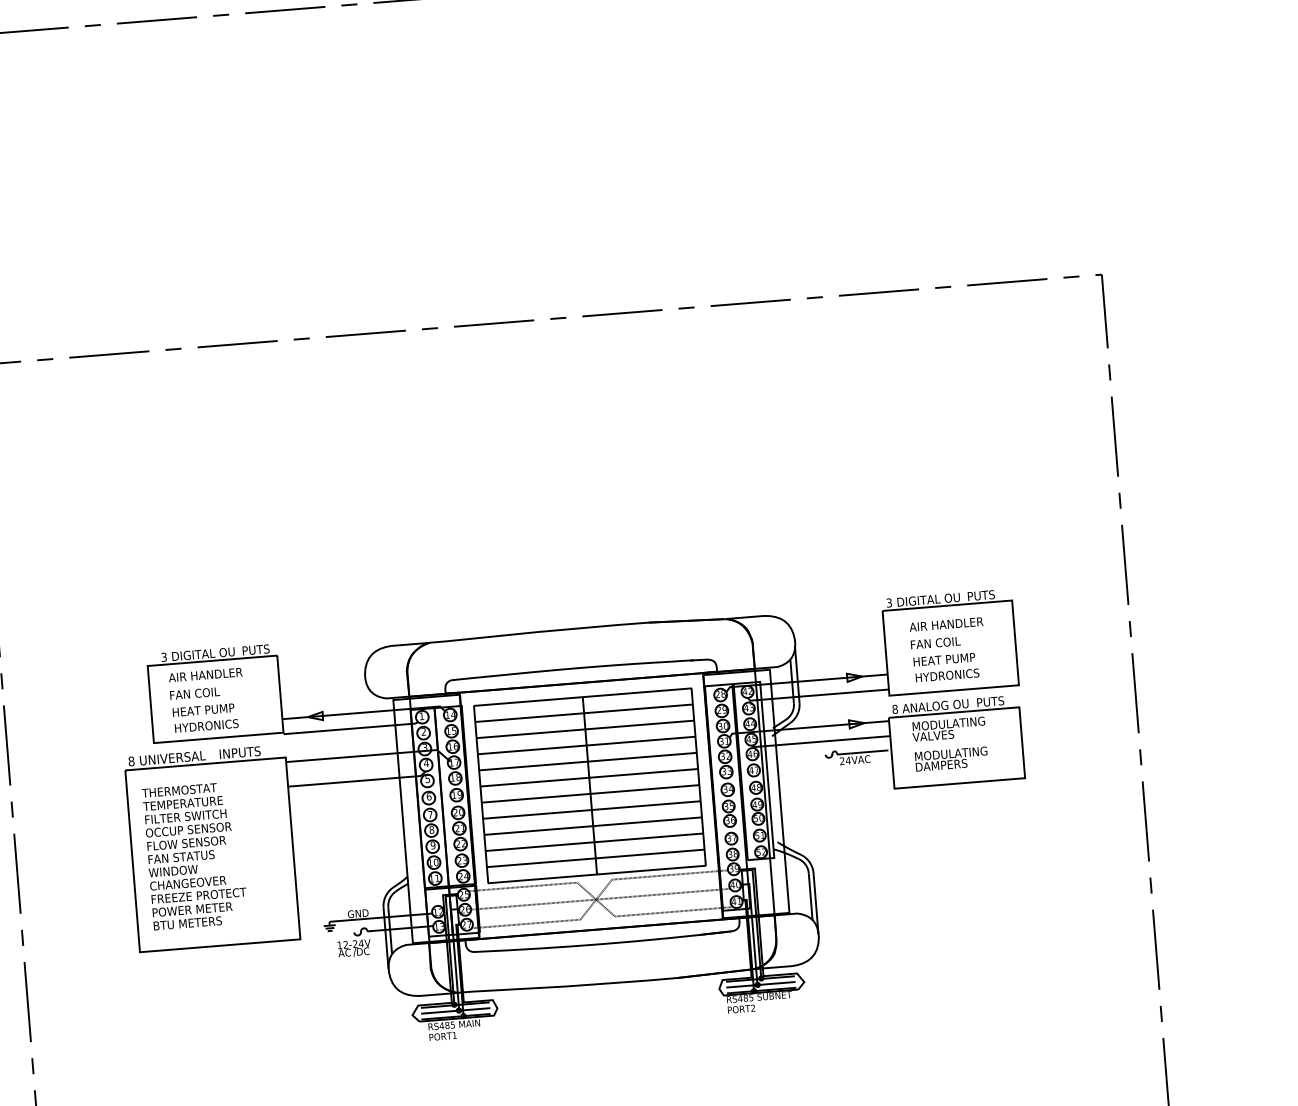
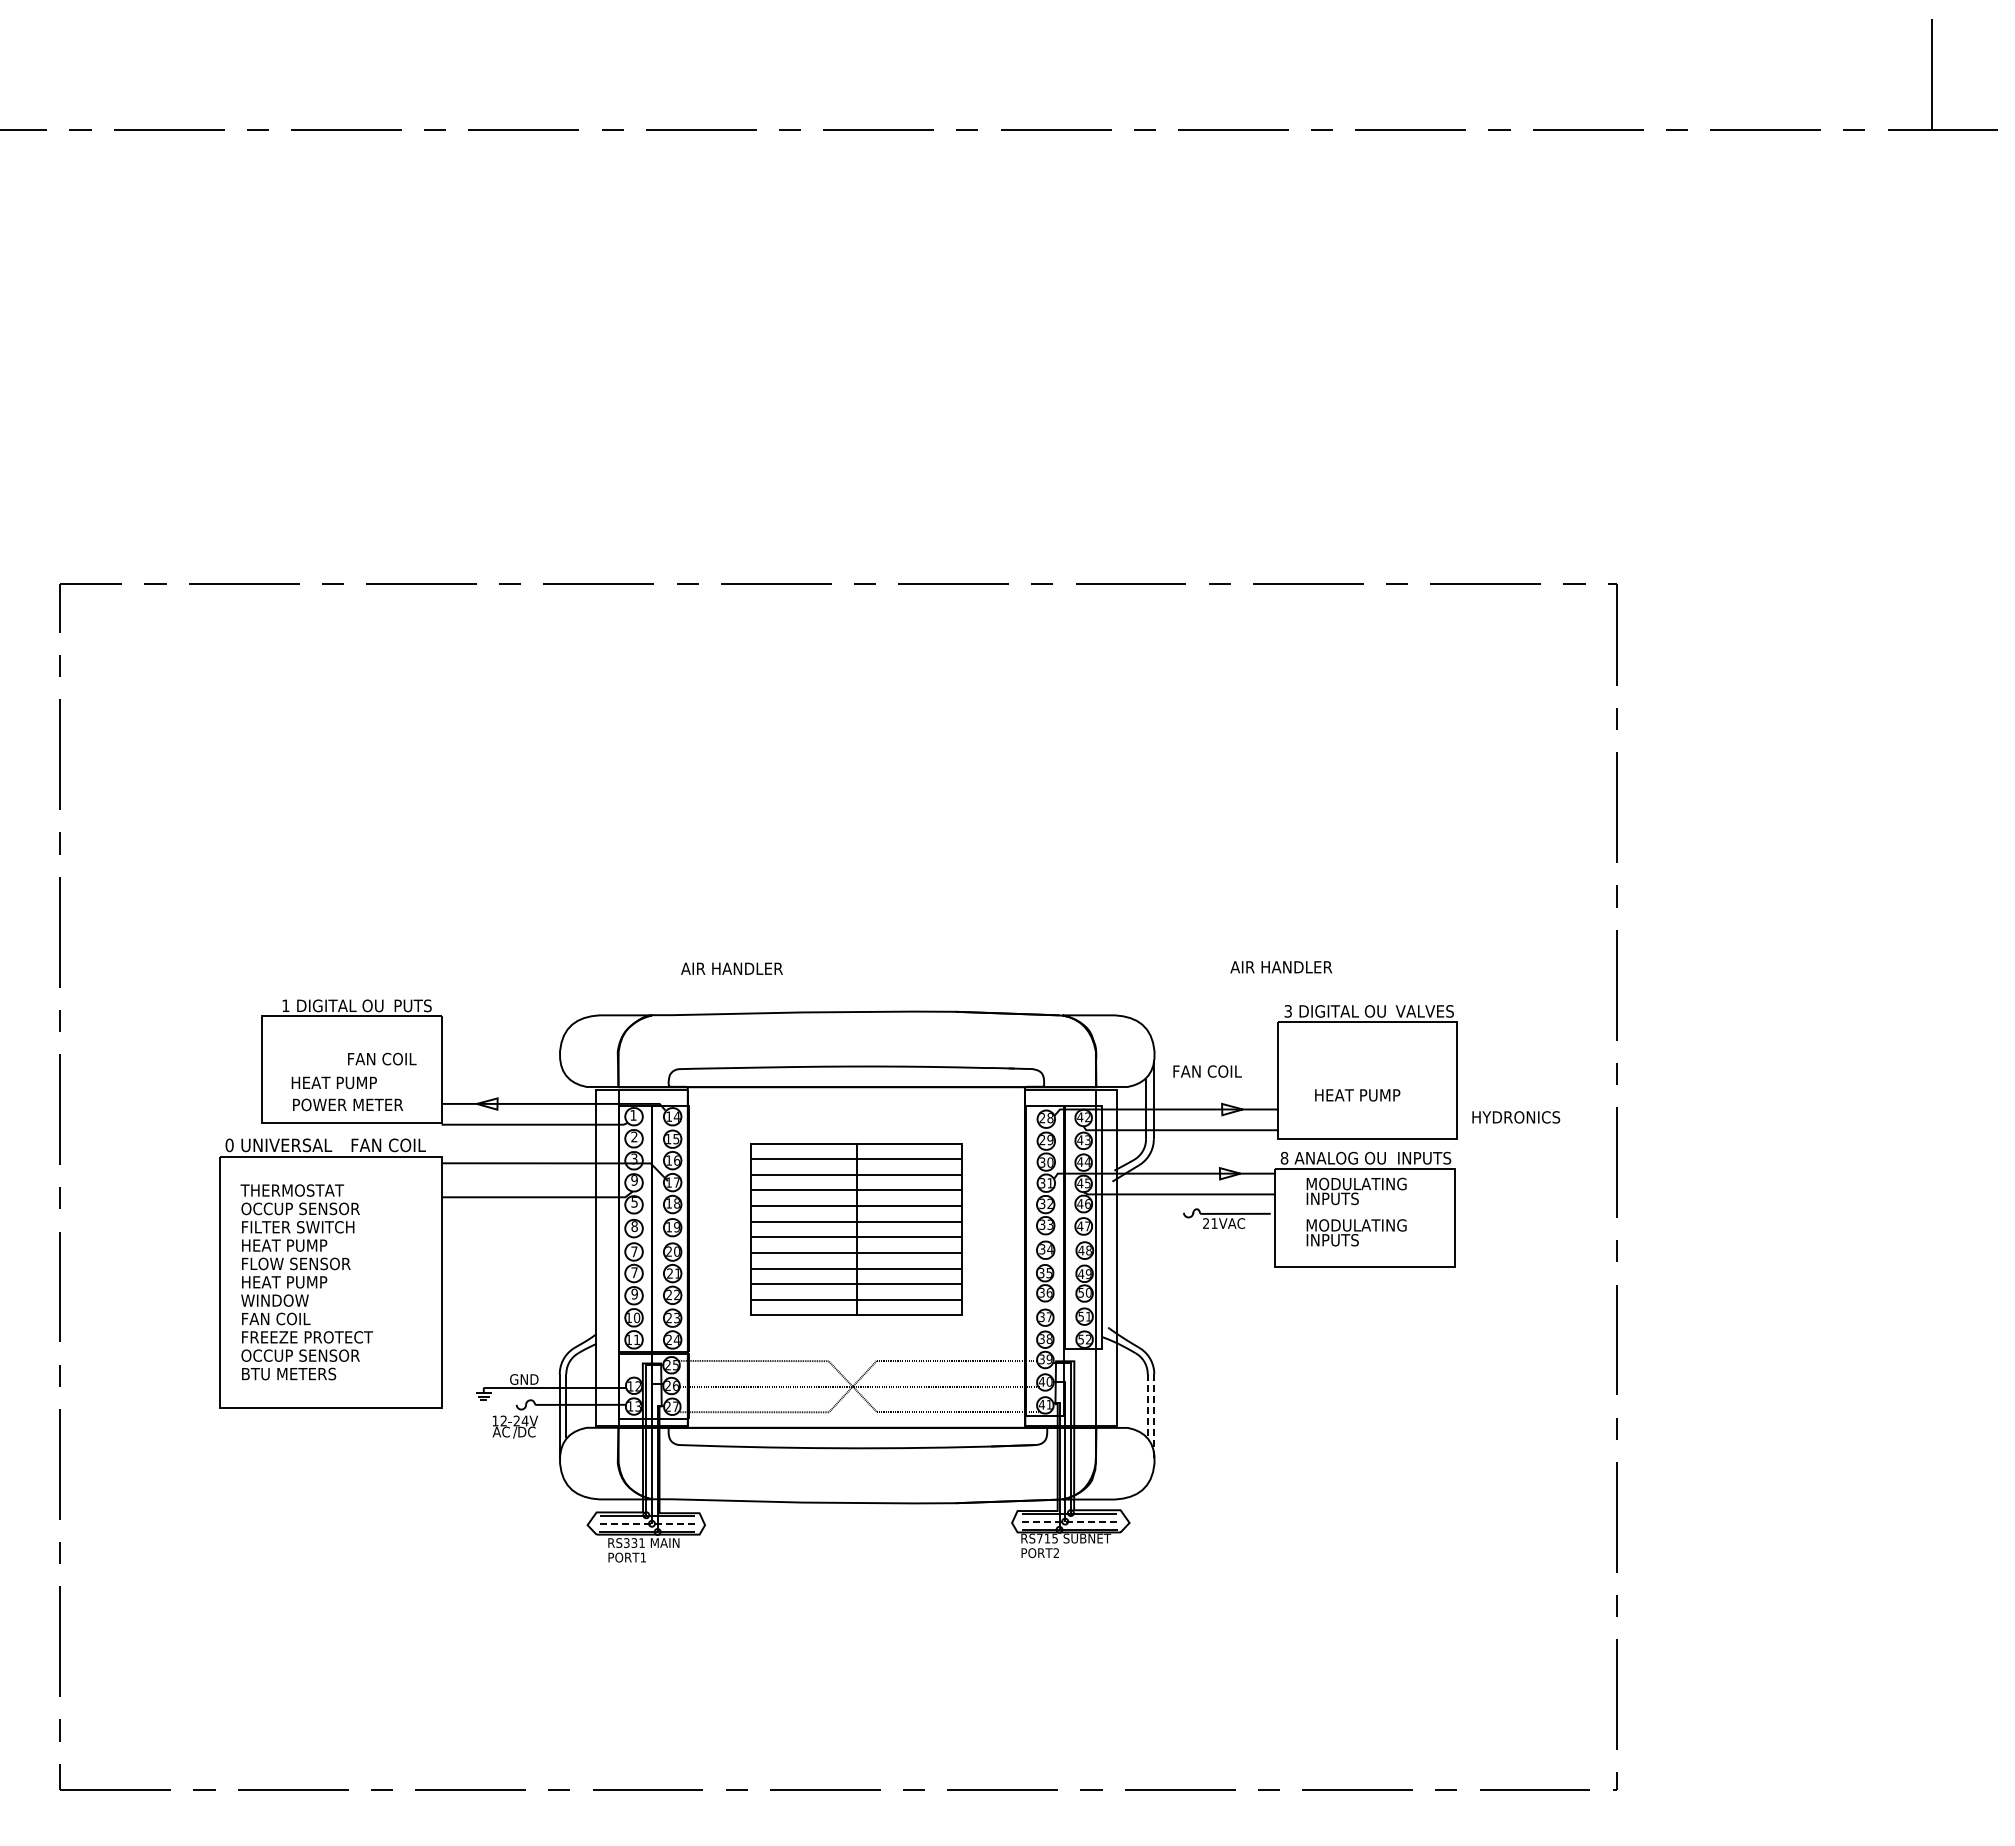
text: (987, 595) -> (1424, 1011), PUTS -> VALVES
text: (946, 624) -> (1281, 967), moved
text: (935, 643) -> (1207, 1071), moved
text: (163, 657) -> (285, 1005), 3 -> 1
text: (205, 674) -> (731, 968), moved
text: (947, 675) -> (1516, 1117), moved
text: (195, 693) -> (382, 1058), moved
text: (997, 700) -> (1425, 1157), PUTS -> INPUTS
text: (215, 725) -> (348, 1104), HYDRONICS -> POWER METER
text: (932, 735) -> (1333, 1198), VALVES -> INPUTS
text: (247, 752) -> (389, 1145), INPUTS -> FAN COIL
text: (848, 760) -> (1214, 1223), 24VAC -> 21VAC
text: (131, 761) -> (229, 1145), 8 -> 0
text: (426, 763) -> (634, 1180), 4 -> 9
text: (941, 765) -> (1342, 1240), DAMPERS -> INPUTS
part: (589, 785) -> (856, 1229), size x0.7
text: (429, 796) -> (634, 1226), 6 -> 8
text: (185, 803) -> (299, 1208), TEMPERATURE -> OCCUP SENSOR
text: (188, 829) -> (300, 1245), OCCUP SENSOR -> HEAT PUMP
text: (431, 829) -> (634, 1272), 8 -> 7
text: (182, 857) -> (288, 1282), FAN STATUS -> HEAT PUMP
text: (187, 882) -> (293, 1318), CHANGEOVER -> FAN COIL
line: (810, 896) -> (1147, 1406), solid -> dashed
line: (816, 903) -> (1154, 1416), solid -> dashed
text: (195, 909) -> (300, 1355), POWER METER -> OCCUP SENSOR
line: (760, 984) -> (1069, 1521), solid -> dashed
text: (742, 998) -> (1043, 1538), RS485 -> RS715
line: (455, 1010) -> (647, 1523), solid -> dashed
text: (446, 1025) -> (633, 1542), RS485 -> RS331

